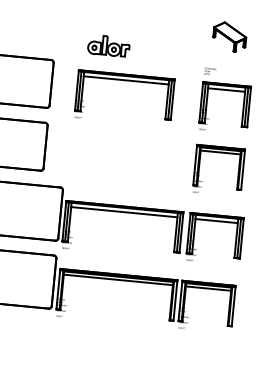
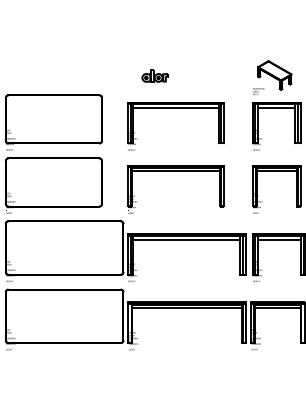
part: (229, 37) -> (274, 75), moved
part: (108, 45) -> (154, 75), size x0.62
part: (119, 143) -> (175, 171), added

